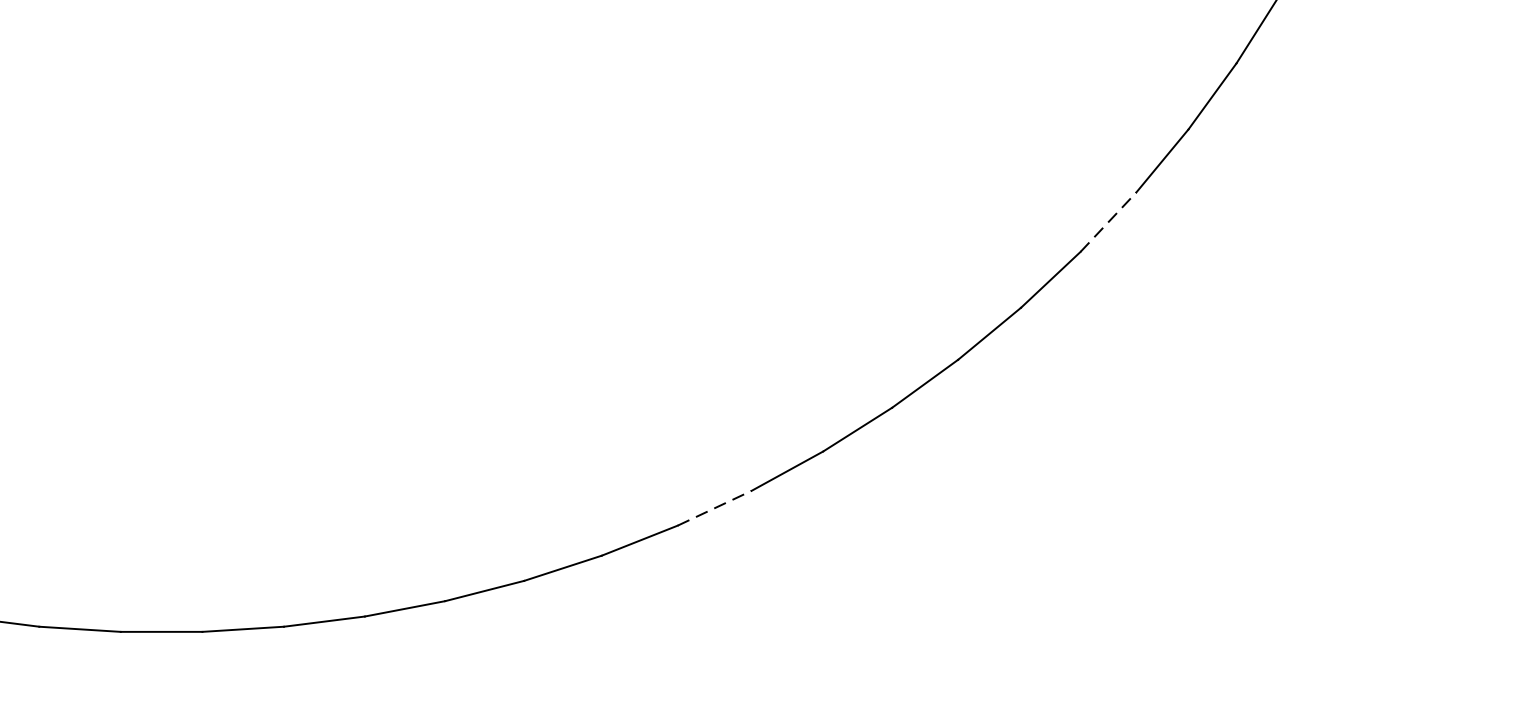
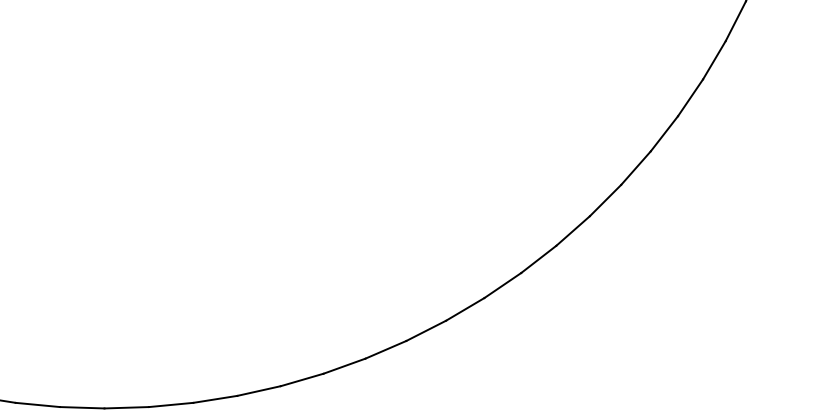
line: (1108, 221) -> (664, 133), dashed -> solid
line: (715, 508) -> (465, 309), dashed -> solid

